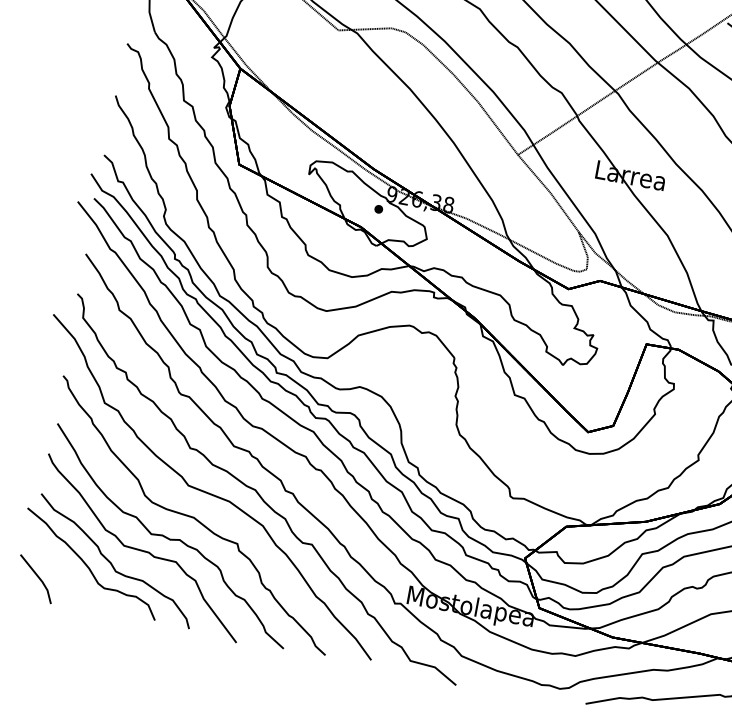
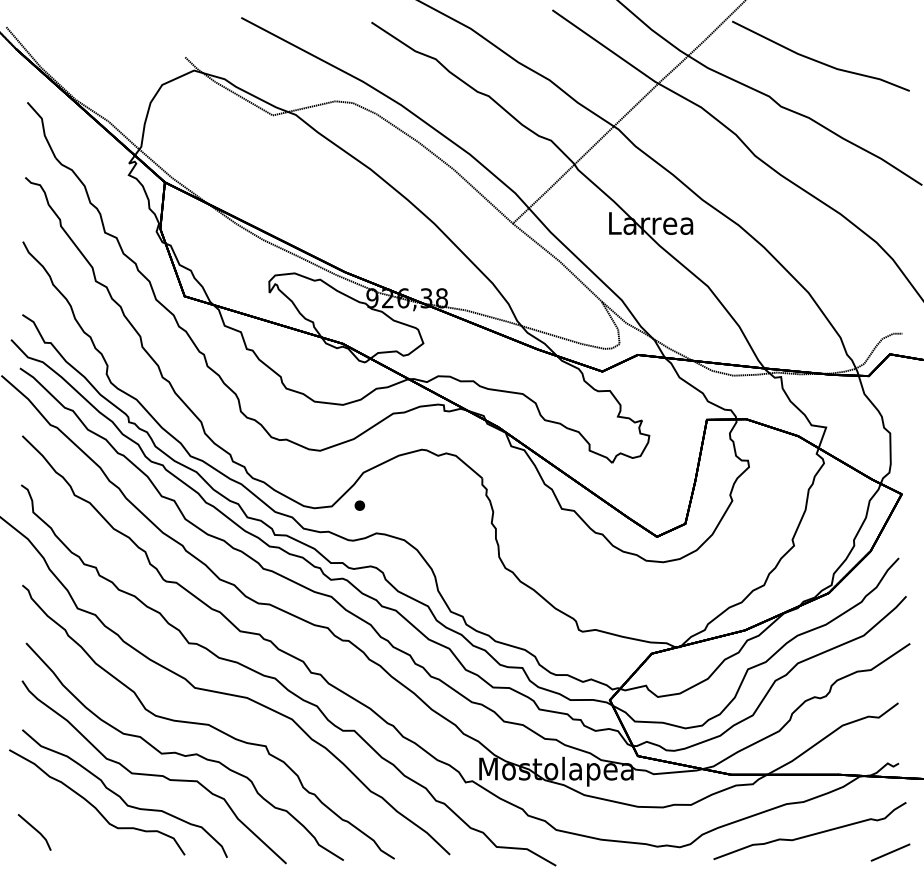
part: (378, 209) -> (359, 505), moved
part: (35, 579) -> (34, 832), size x0.7

